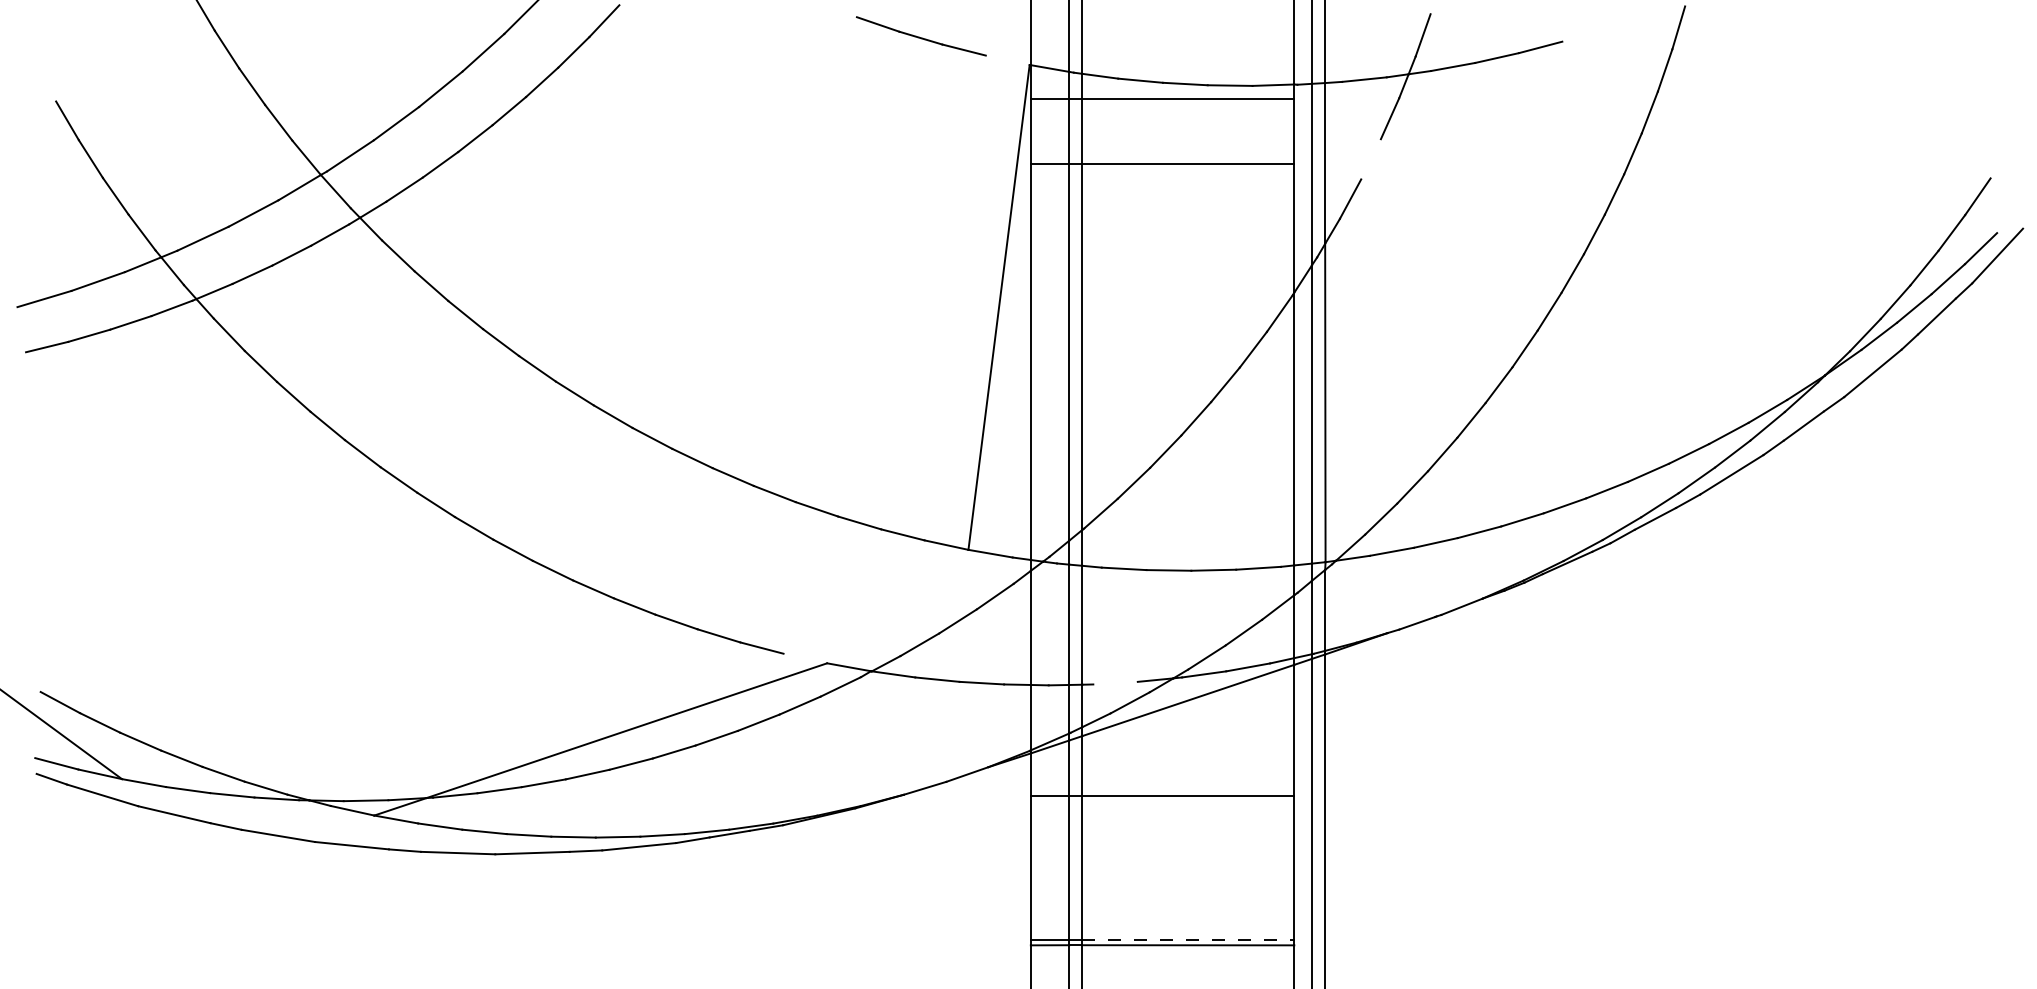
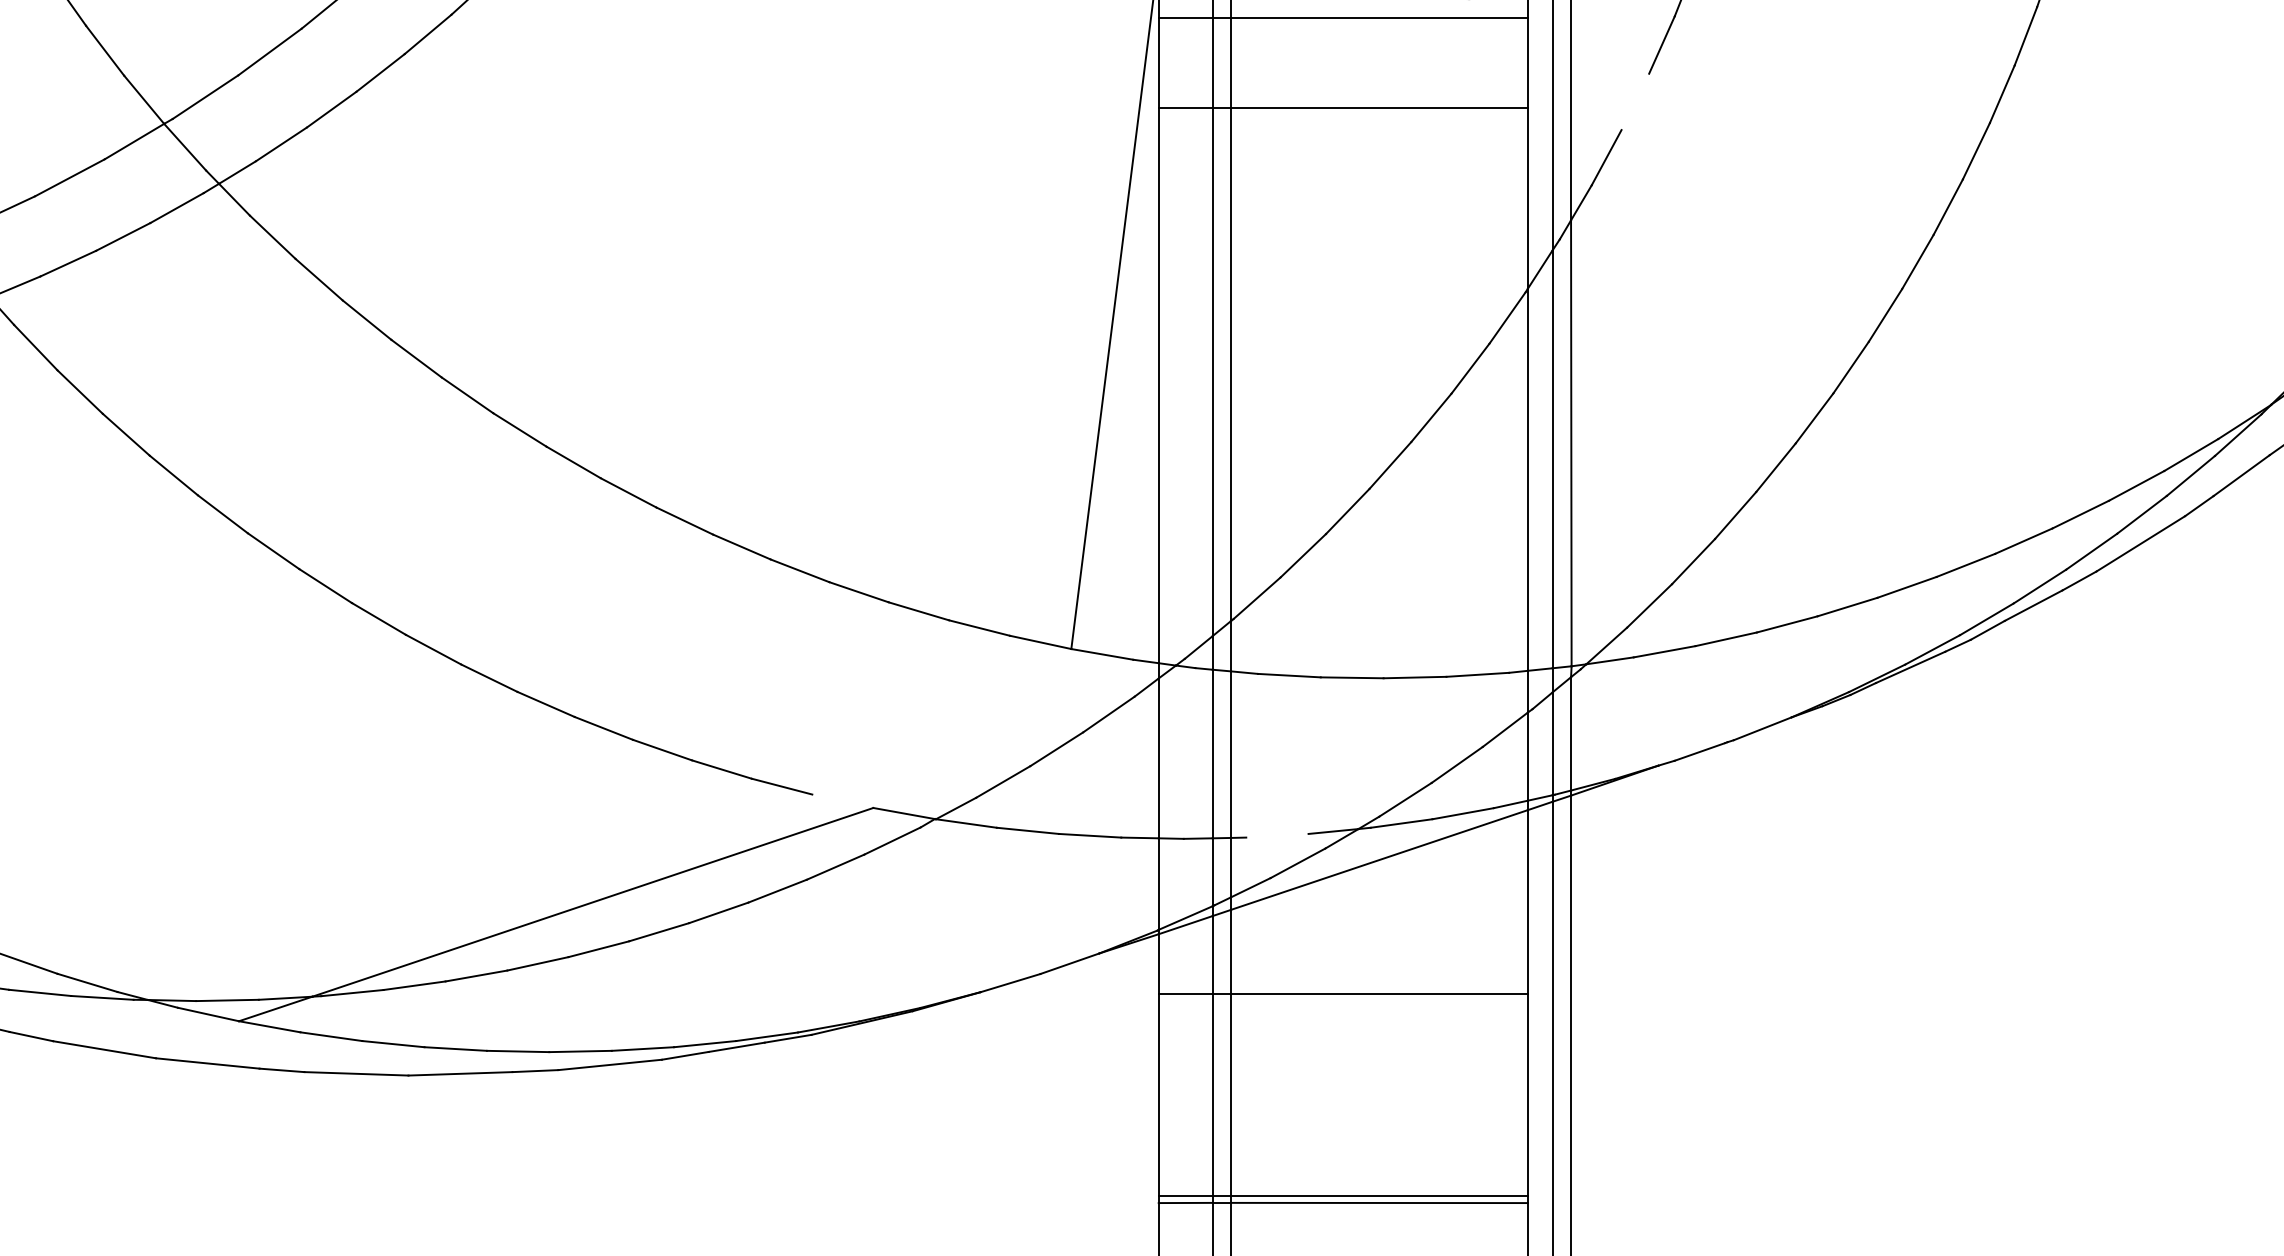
line: (1188, 940) -> (1379, 1196), dashed -> solid

